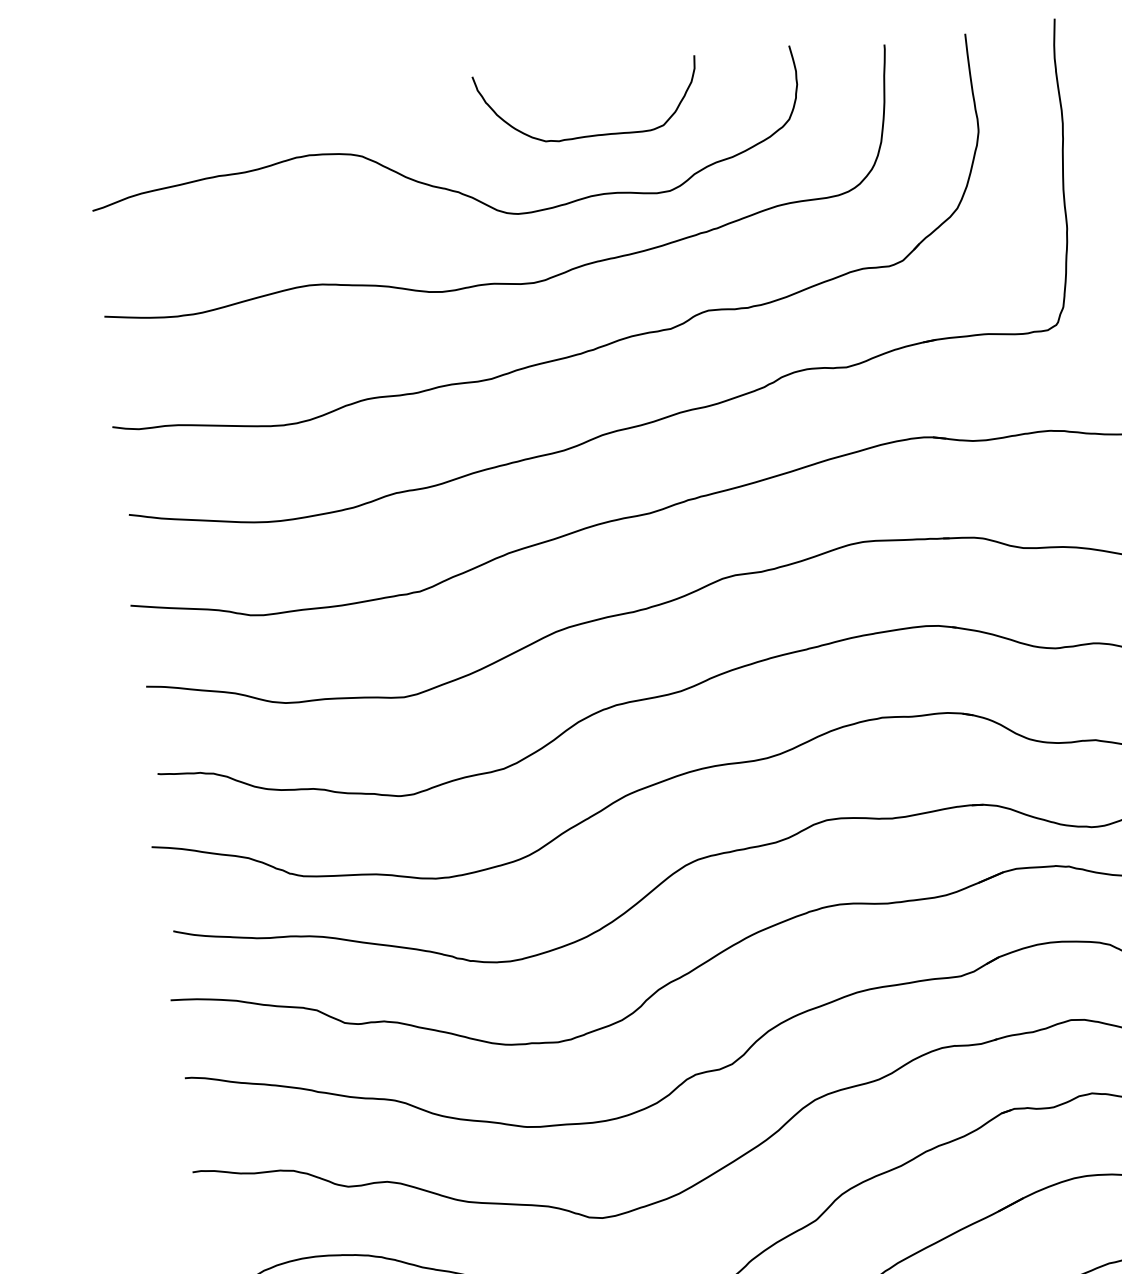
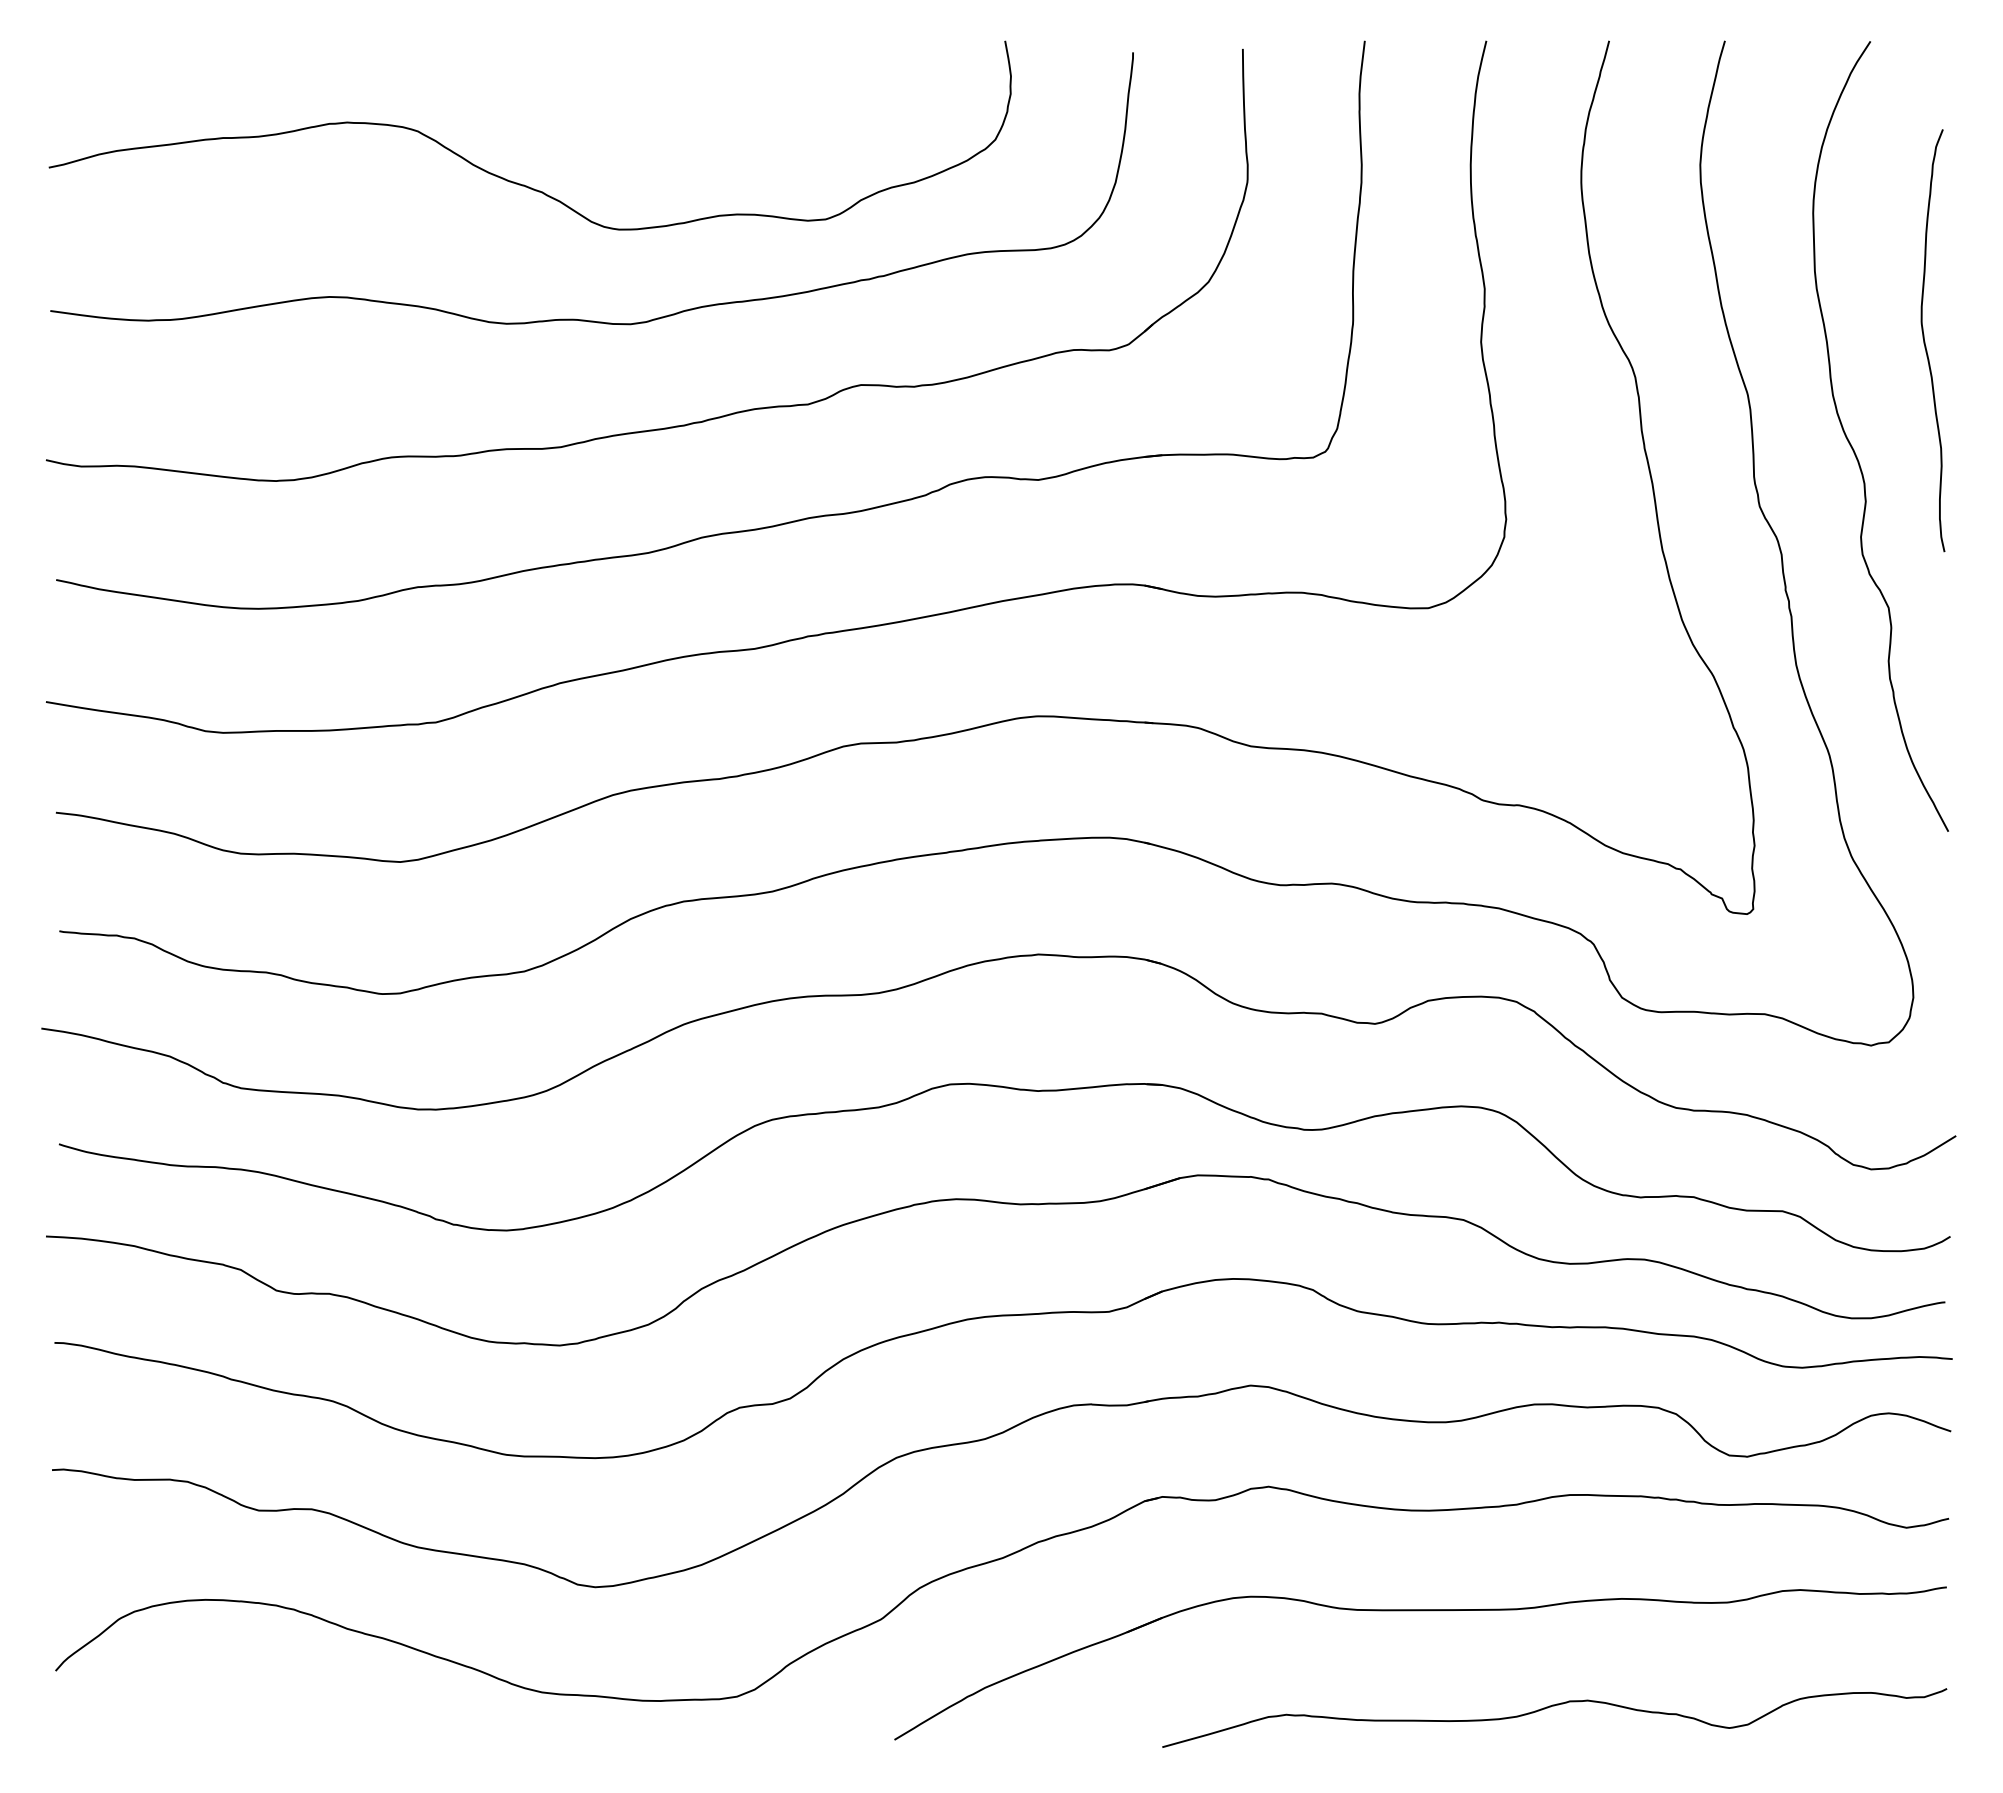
curve: (590, 135) -> (726, 134), removed

